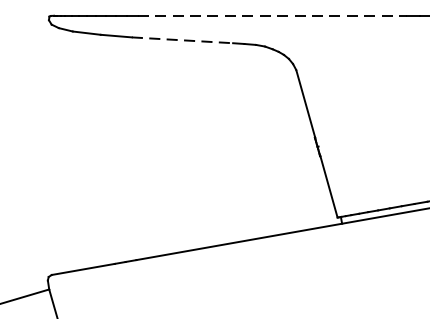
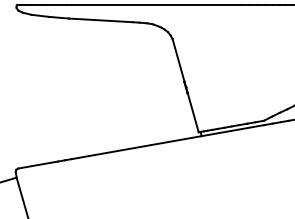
line: (272, 15) -> (157, 4), dashed -> solid
line: (183, 40) -> (101, 20), dashed -> solid

